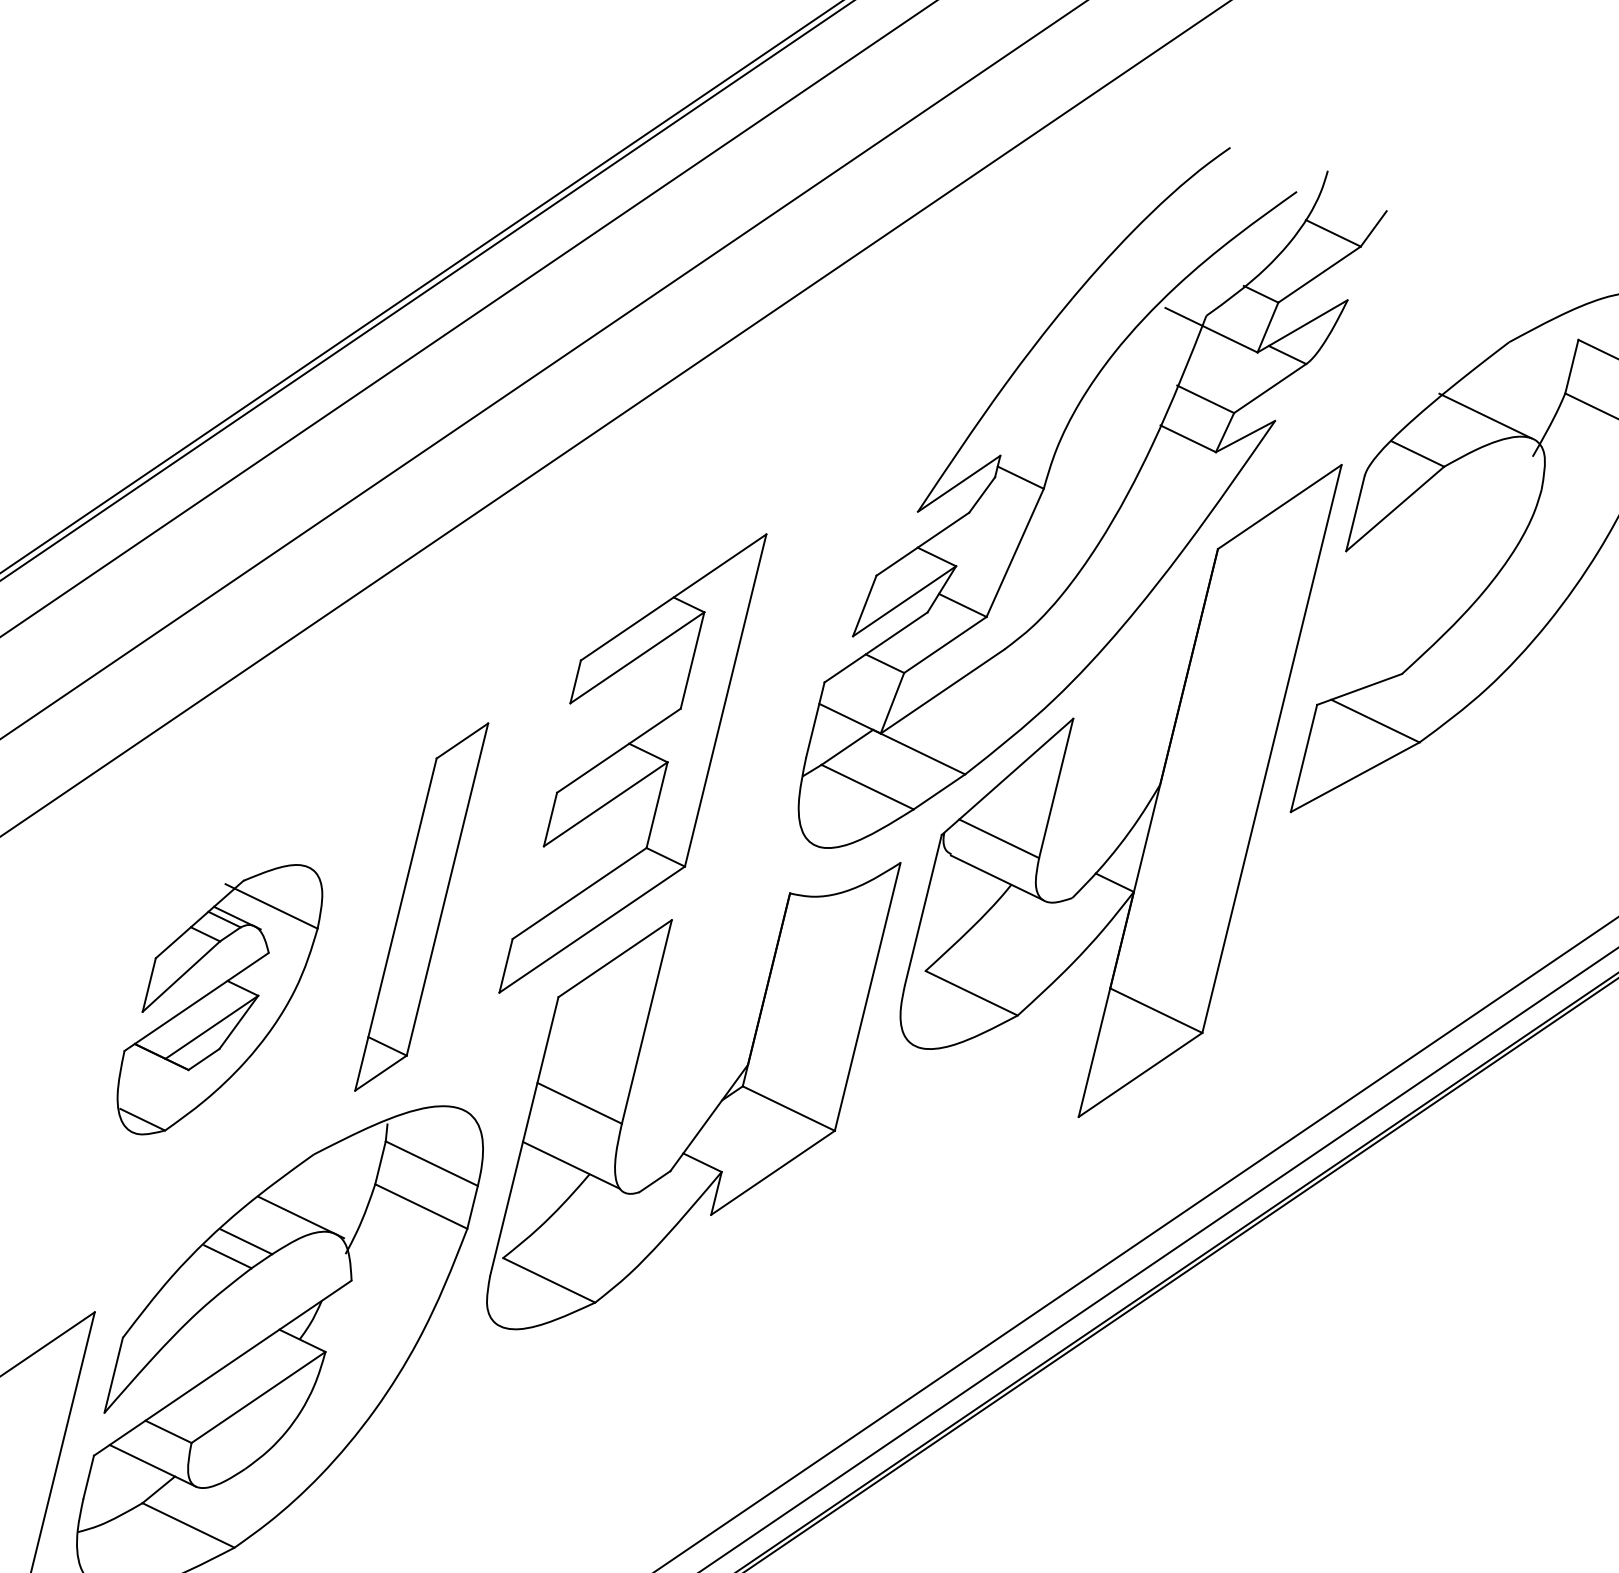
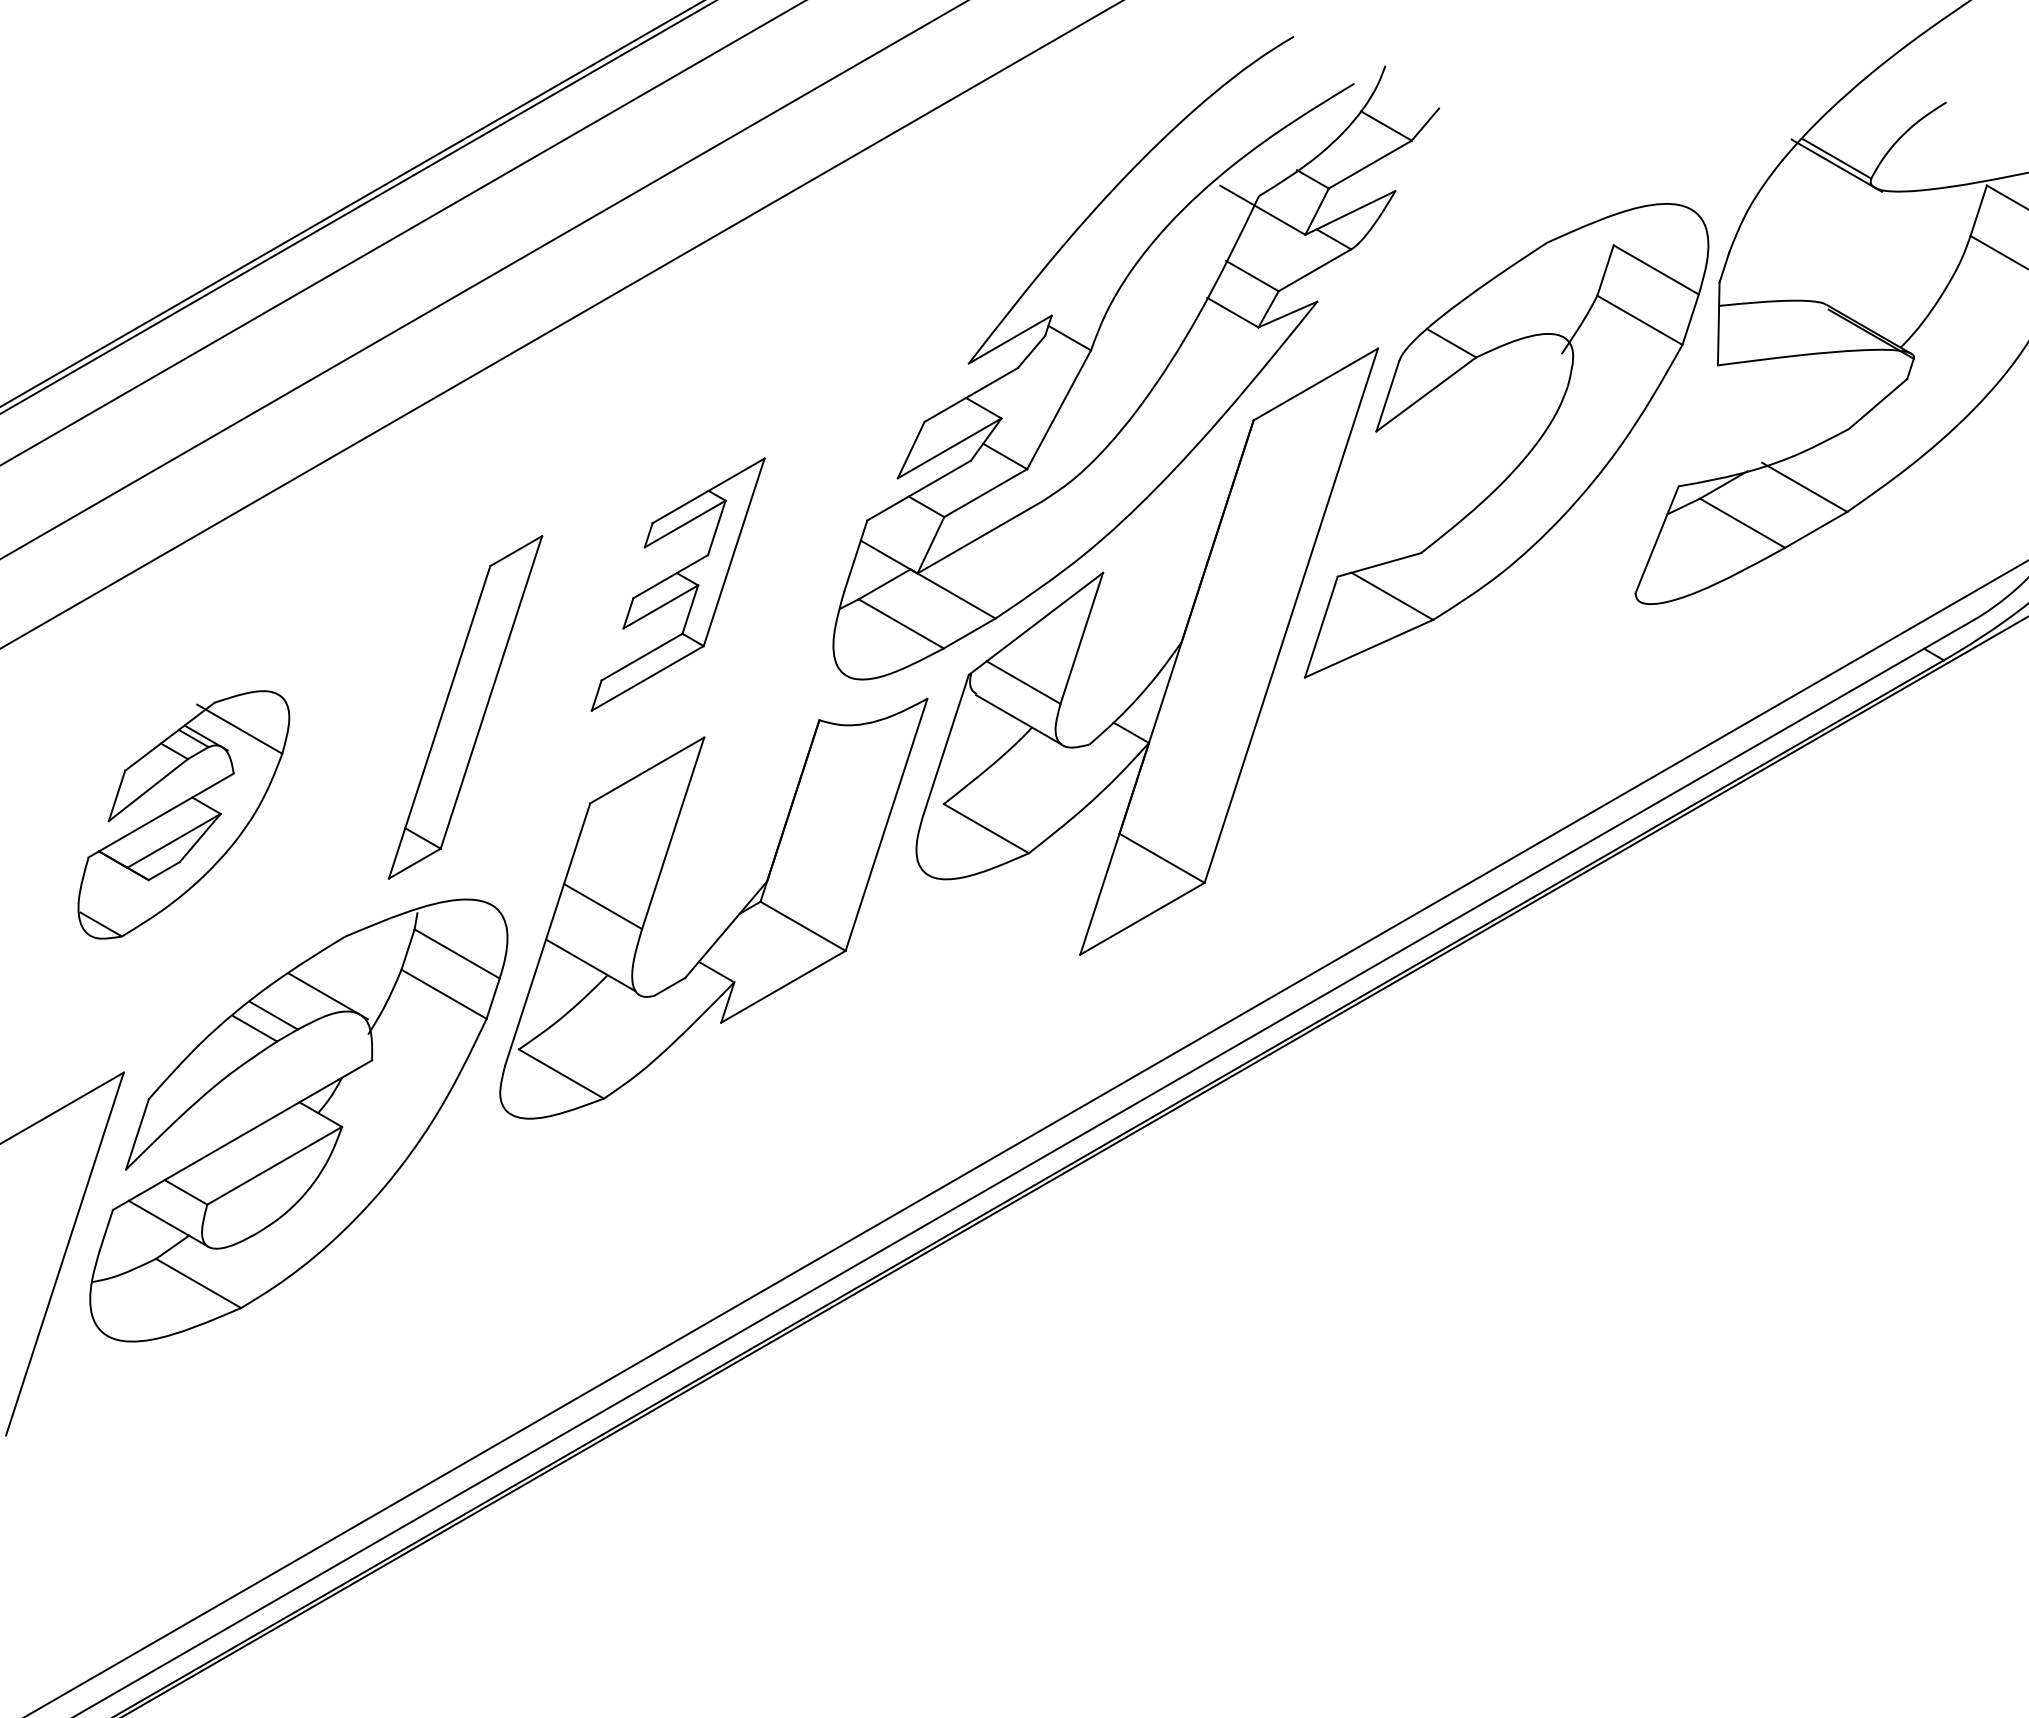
line: (1484, 415) -> (1518, 311), removed
part: (633, 763) -> (678, 584), size x0.6
part: (219, 999) -> (183, 814), moved

